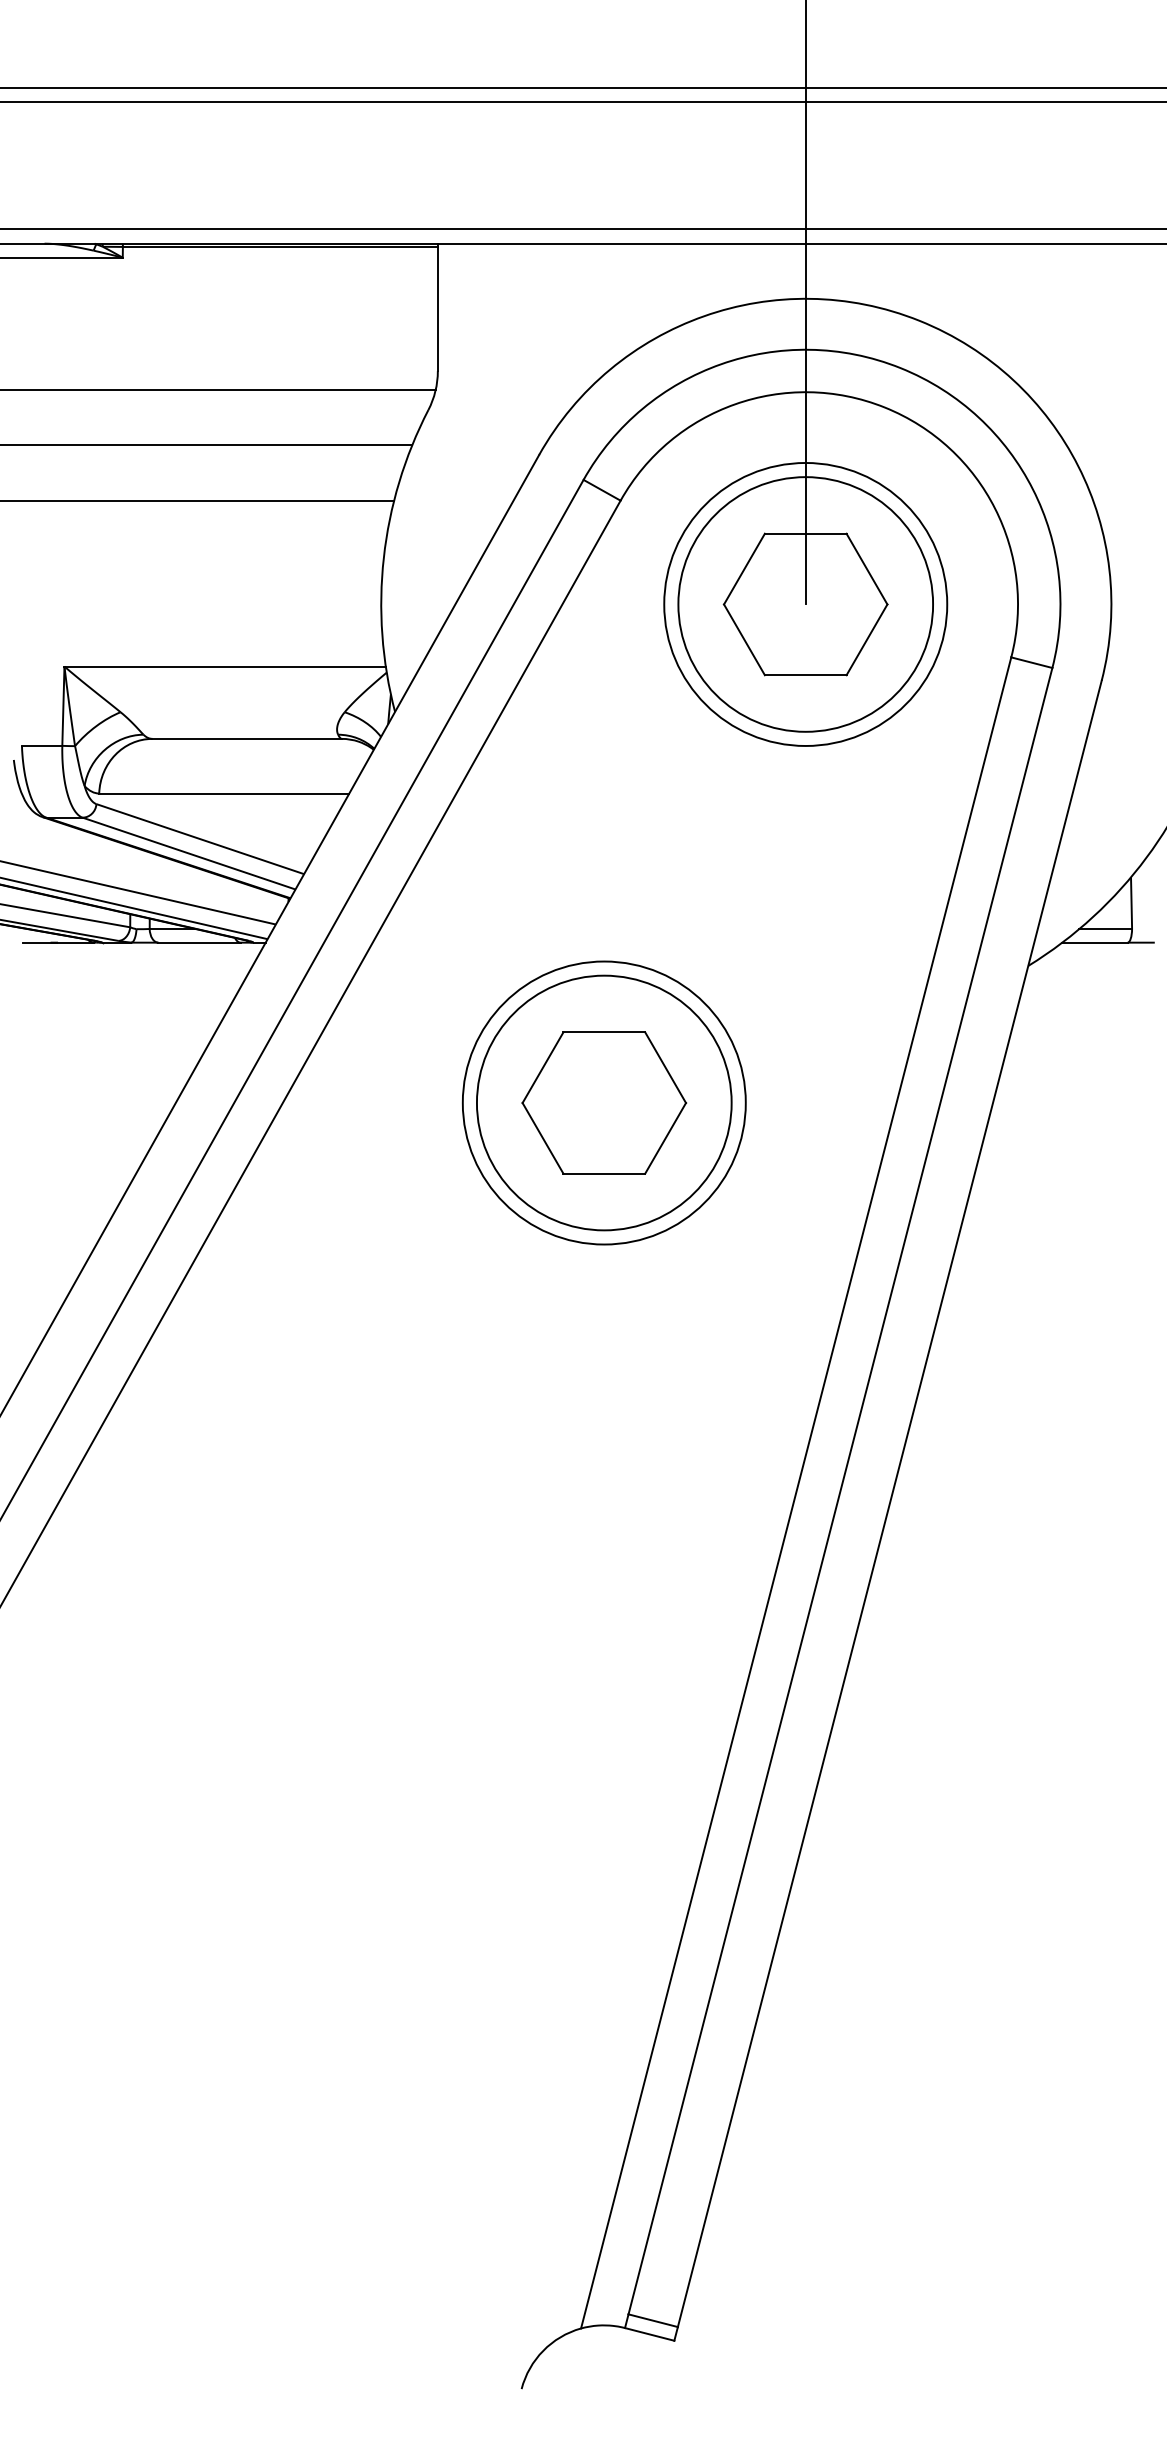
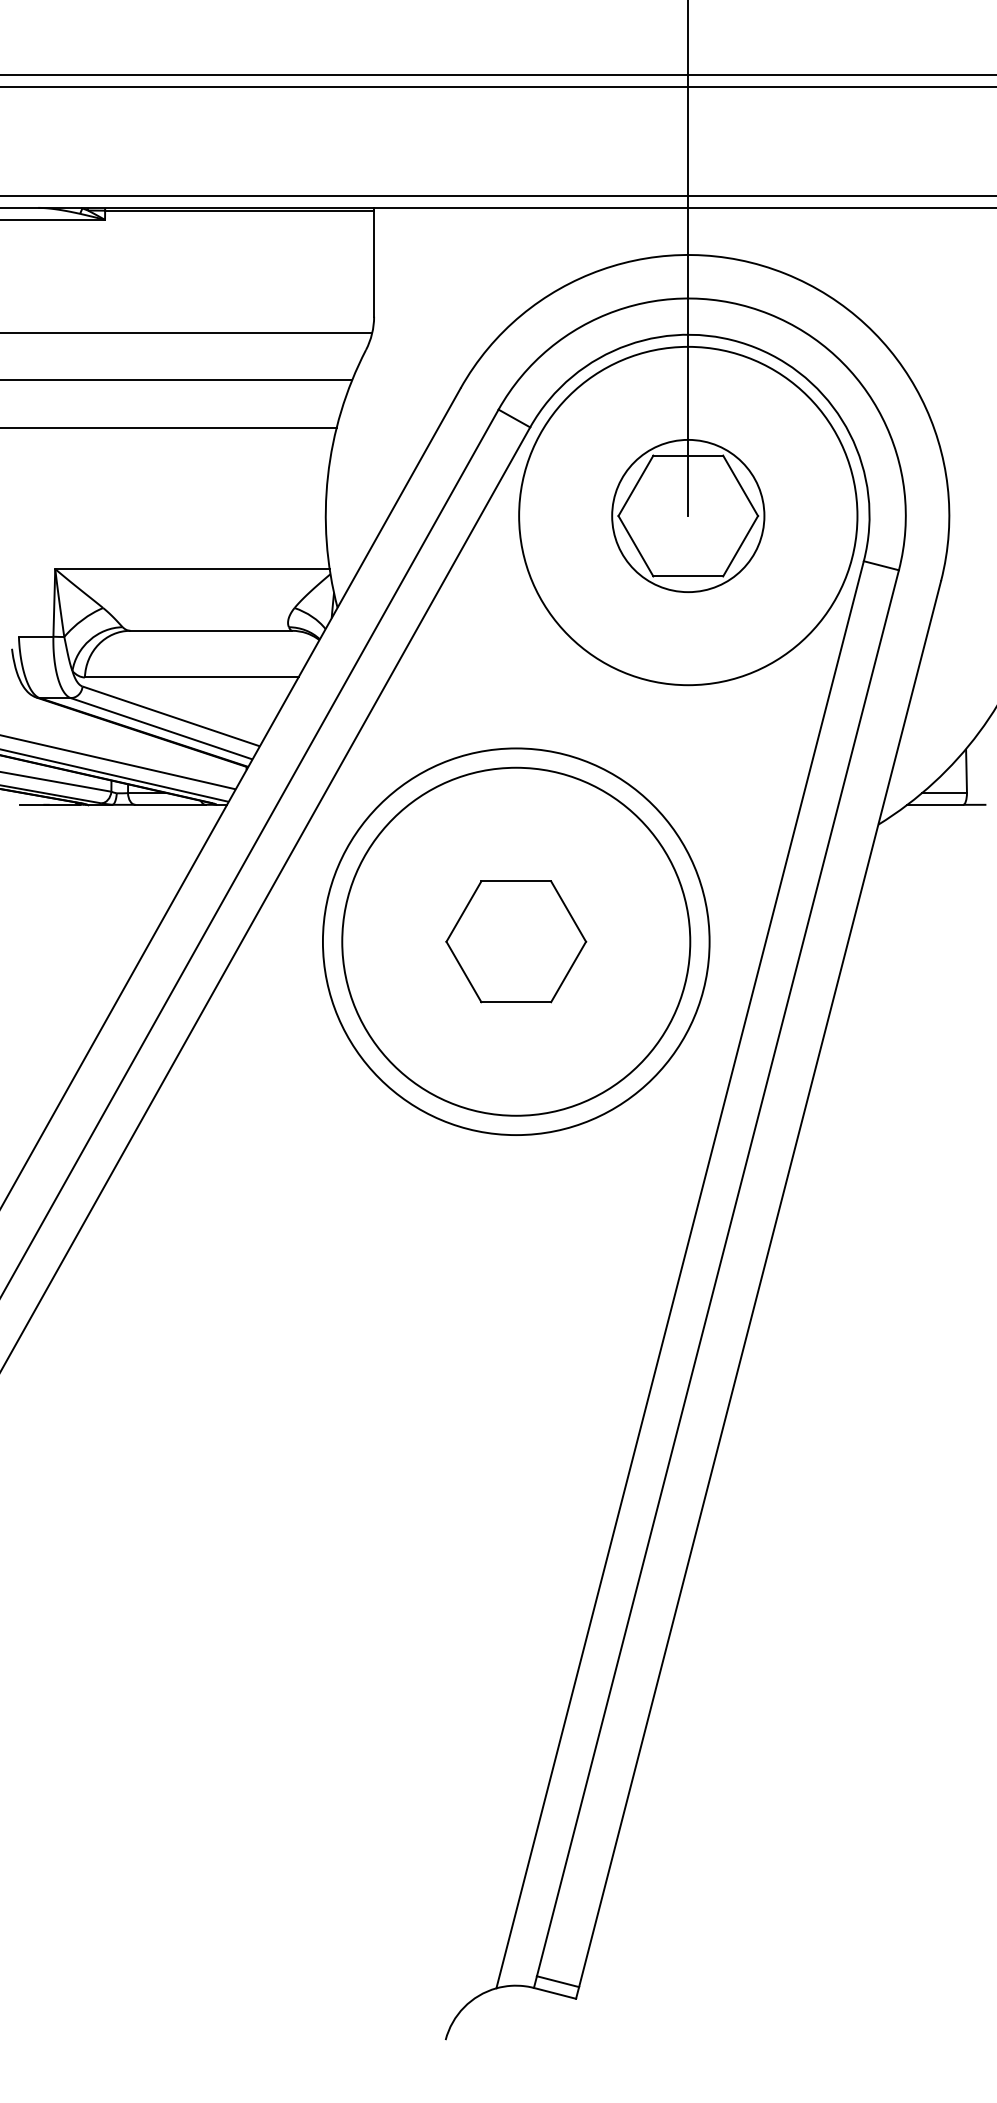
circle: (805, 603) -> (688, 515), size x1.4
circle: (805, 604) -> (688, 516), size x0.7
circle: (603, 1102) -> (515, 941), size x1.6
circle: (603, 1102) -> (515, 941), size x1.6

